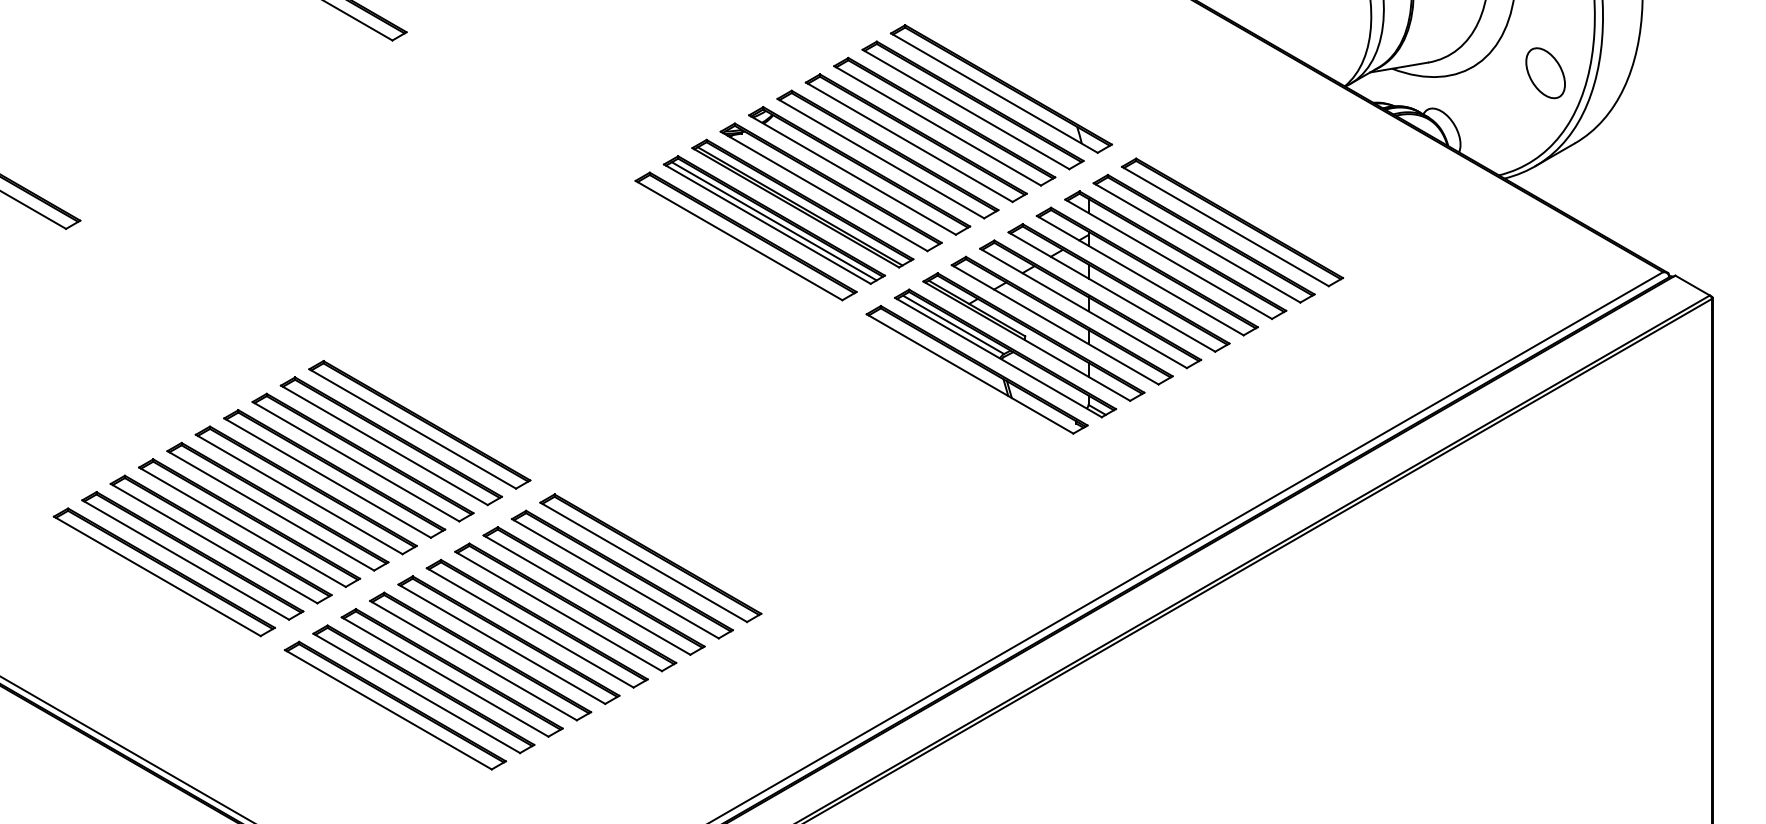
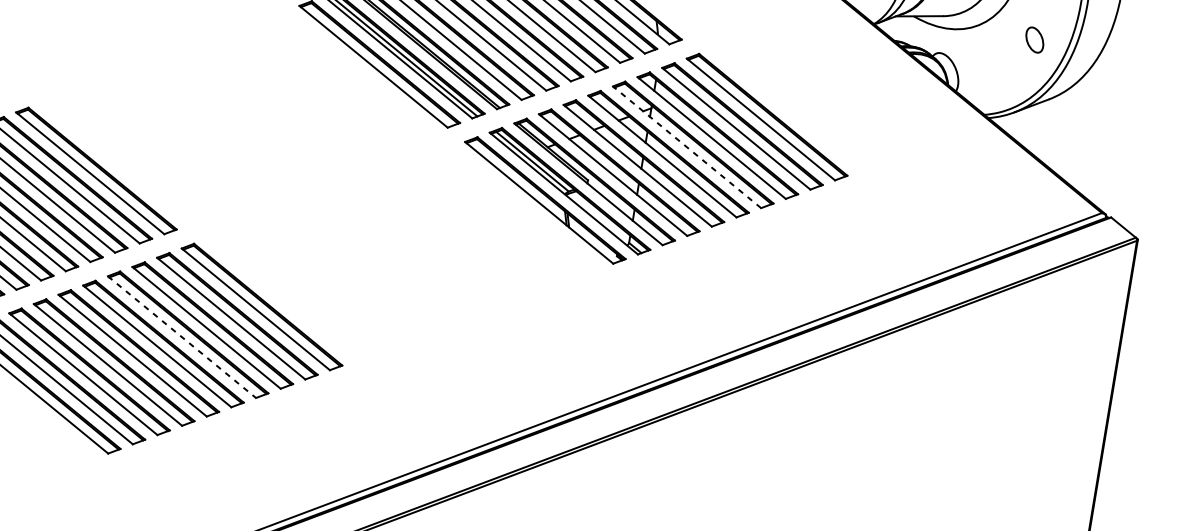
part: (1545, 73) -> (1034, 40), size x0.6
line: (1139, 275) -> (686, 147), solid -> dashed
line: (559, 611) -> (182, 337), solid -> dashed

